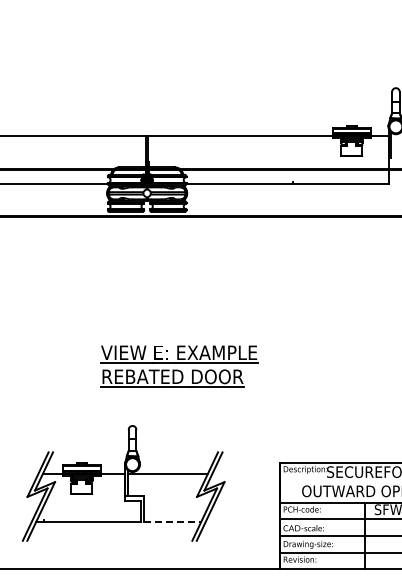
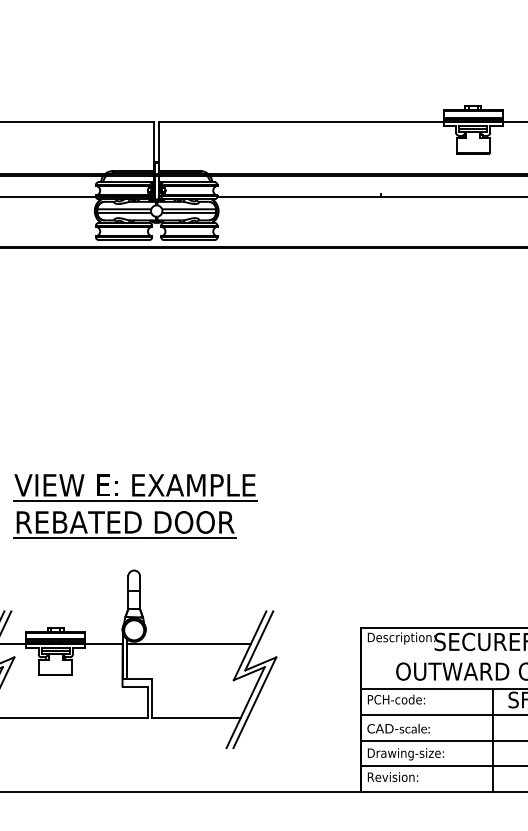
part: (179, 366) -> (135, 506), moved
line: (172, 521) -> (195, 718), dashed -> solid

